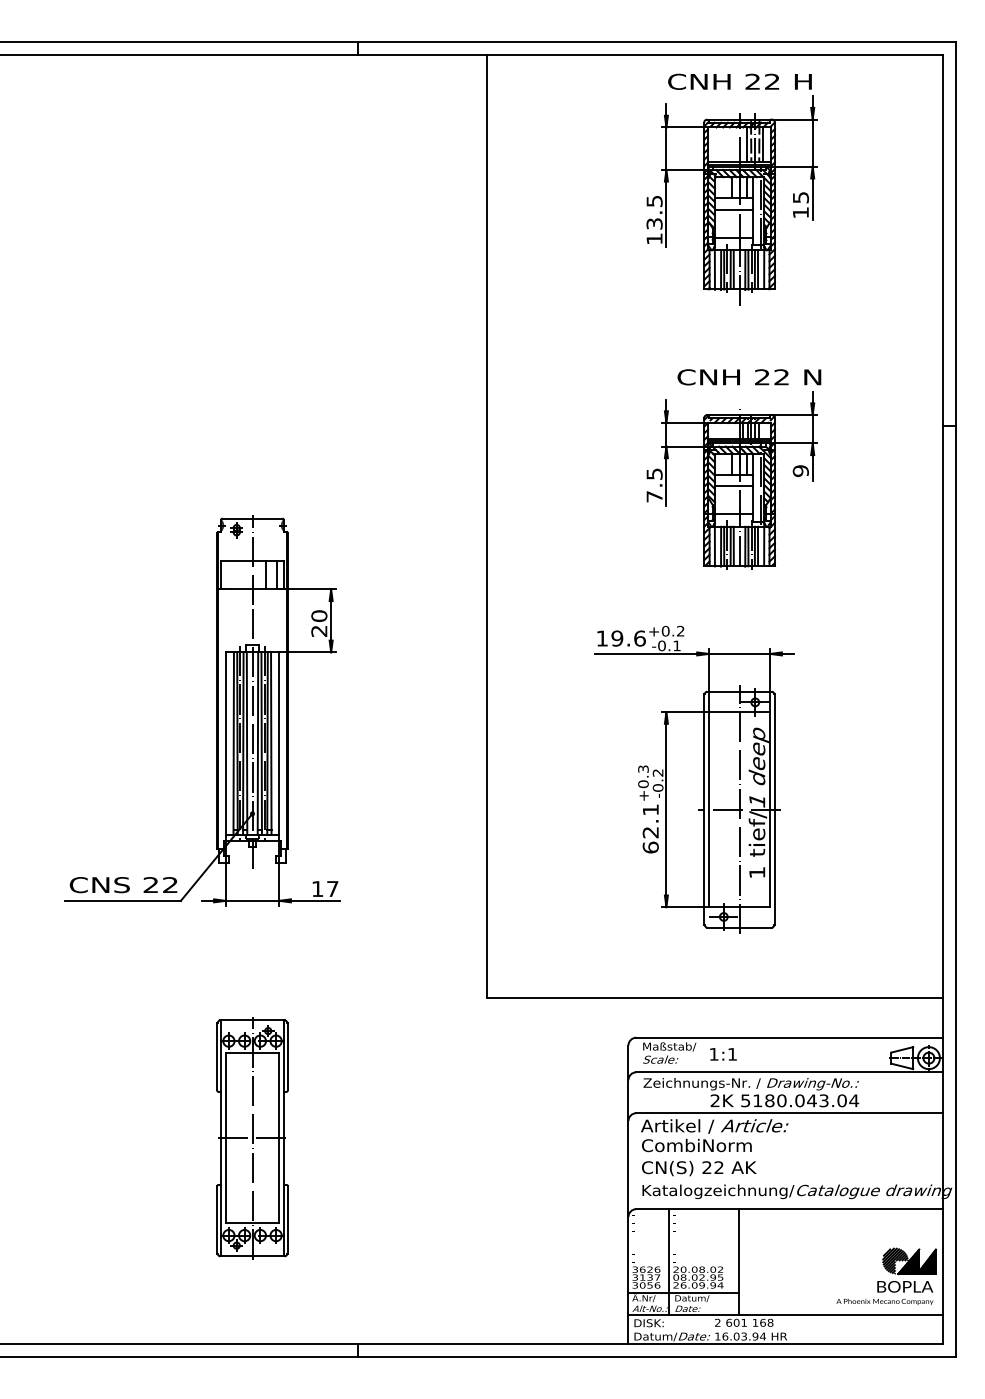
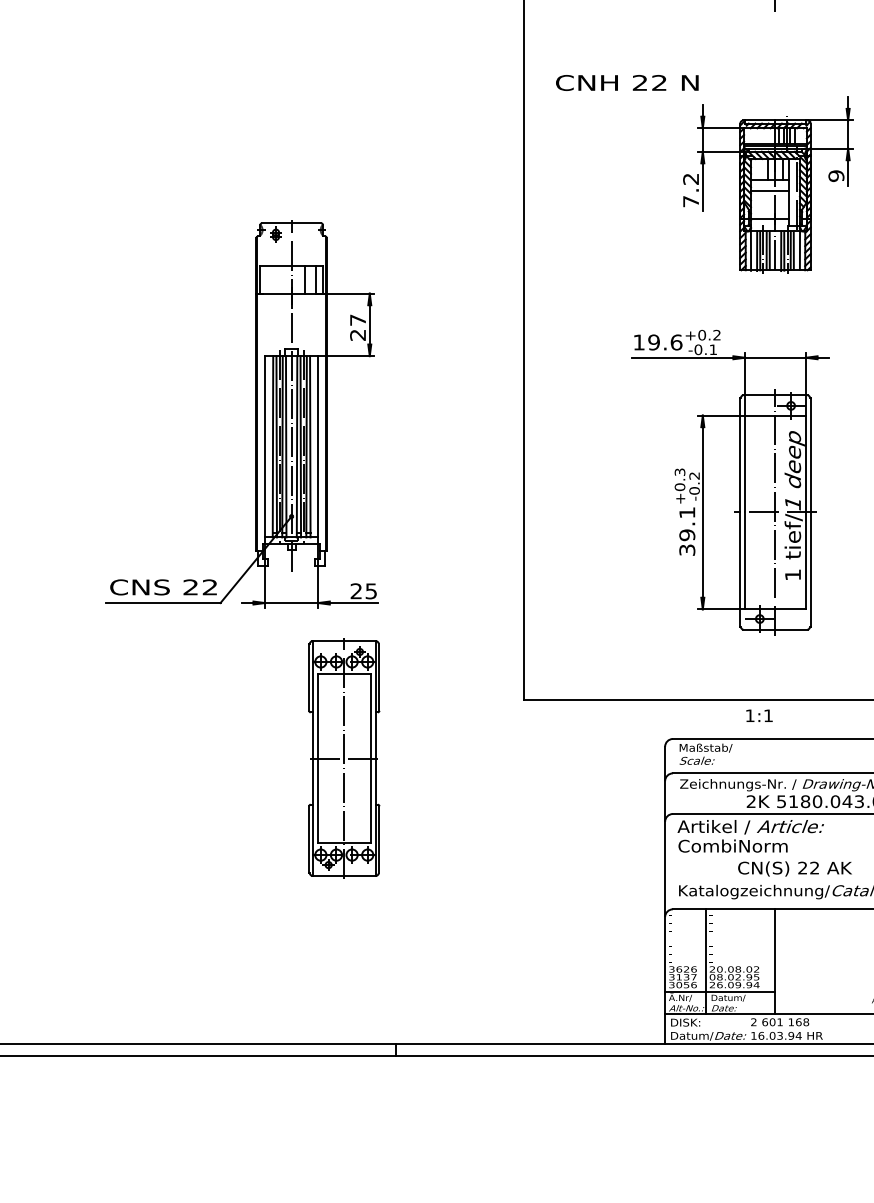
text: (749, 377) -> (627, 83), moved
text: (654, 473) -> (690, 178), 7.5 -> 7.2
text: (319, 615) -> (358, 319), 20 -> 27
text: (650, 839) -> (687, 542), 62.1 -> 39.1
text: (325, 889) -> (364, 591), 17 -> 25
text: (723, 1054) -> (759, 715), moved
part: (252, 1138) -> (344, 758), moved
text: (699, 1168) -> (795, 868), moved

